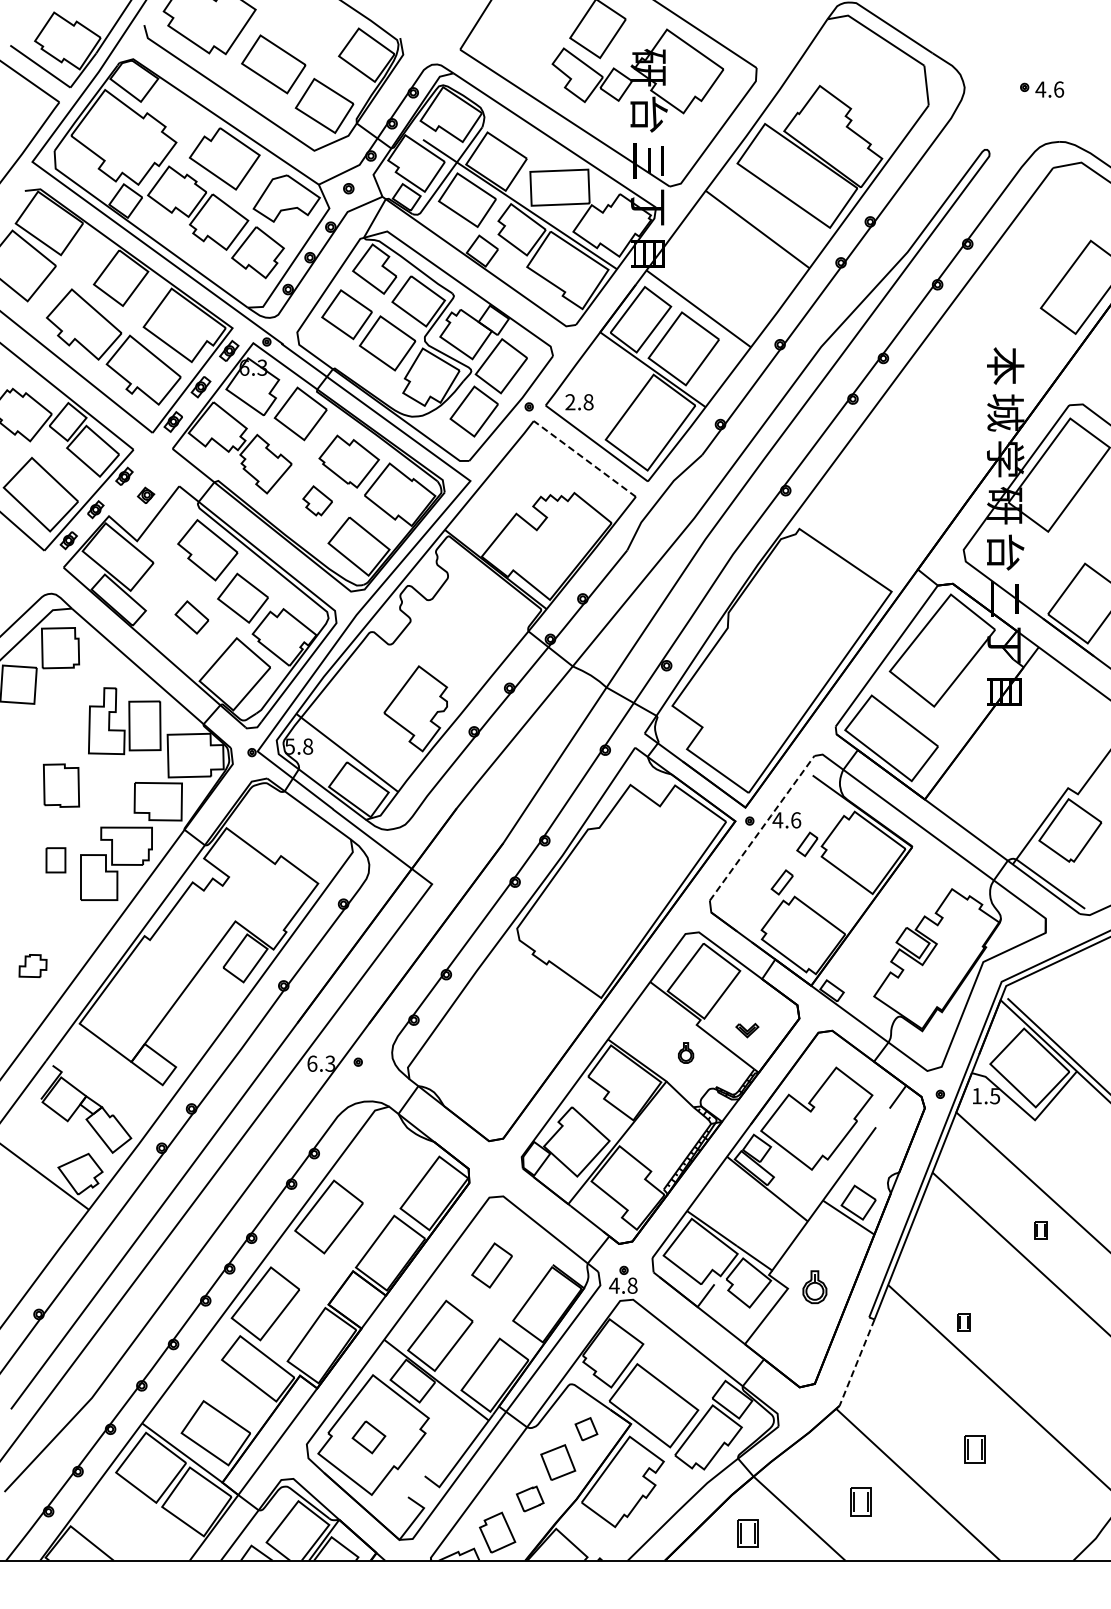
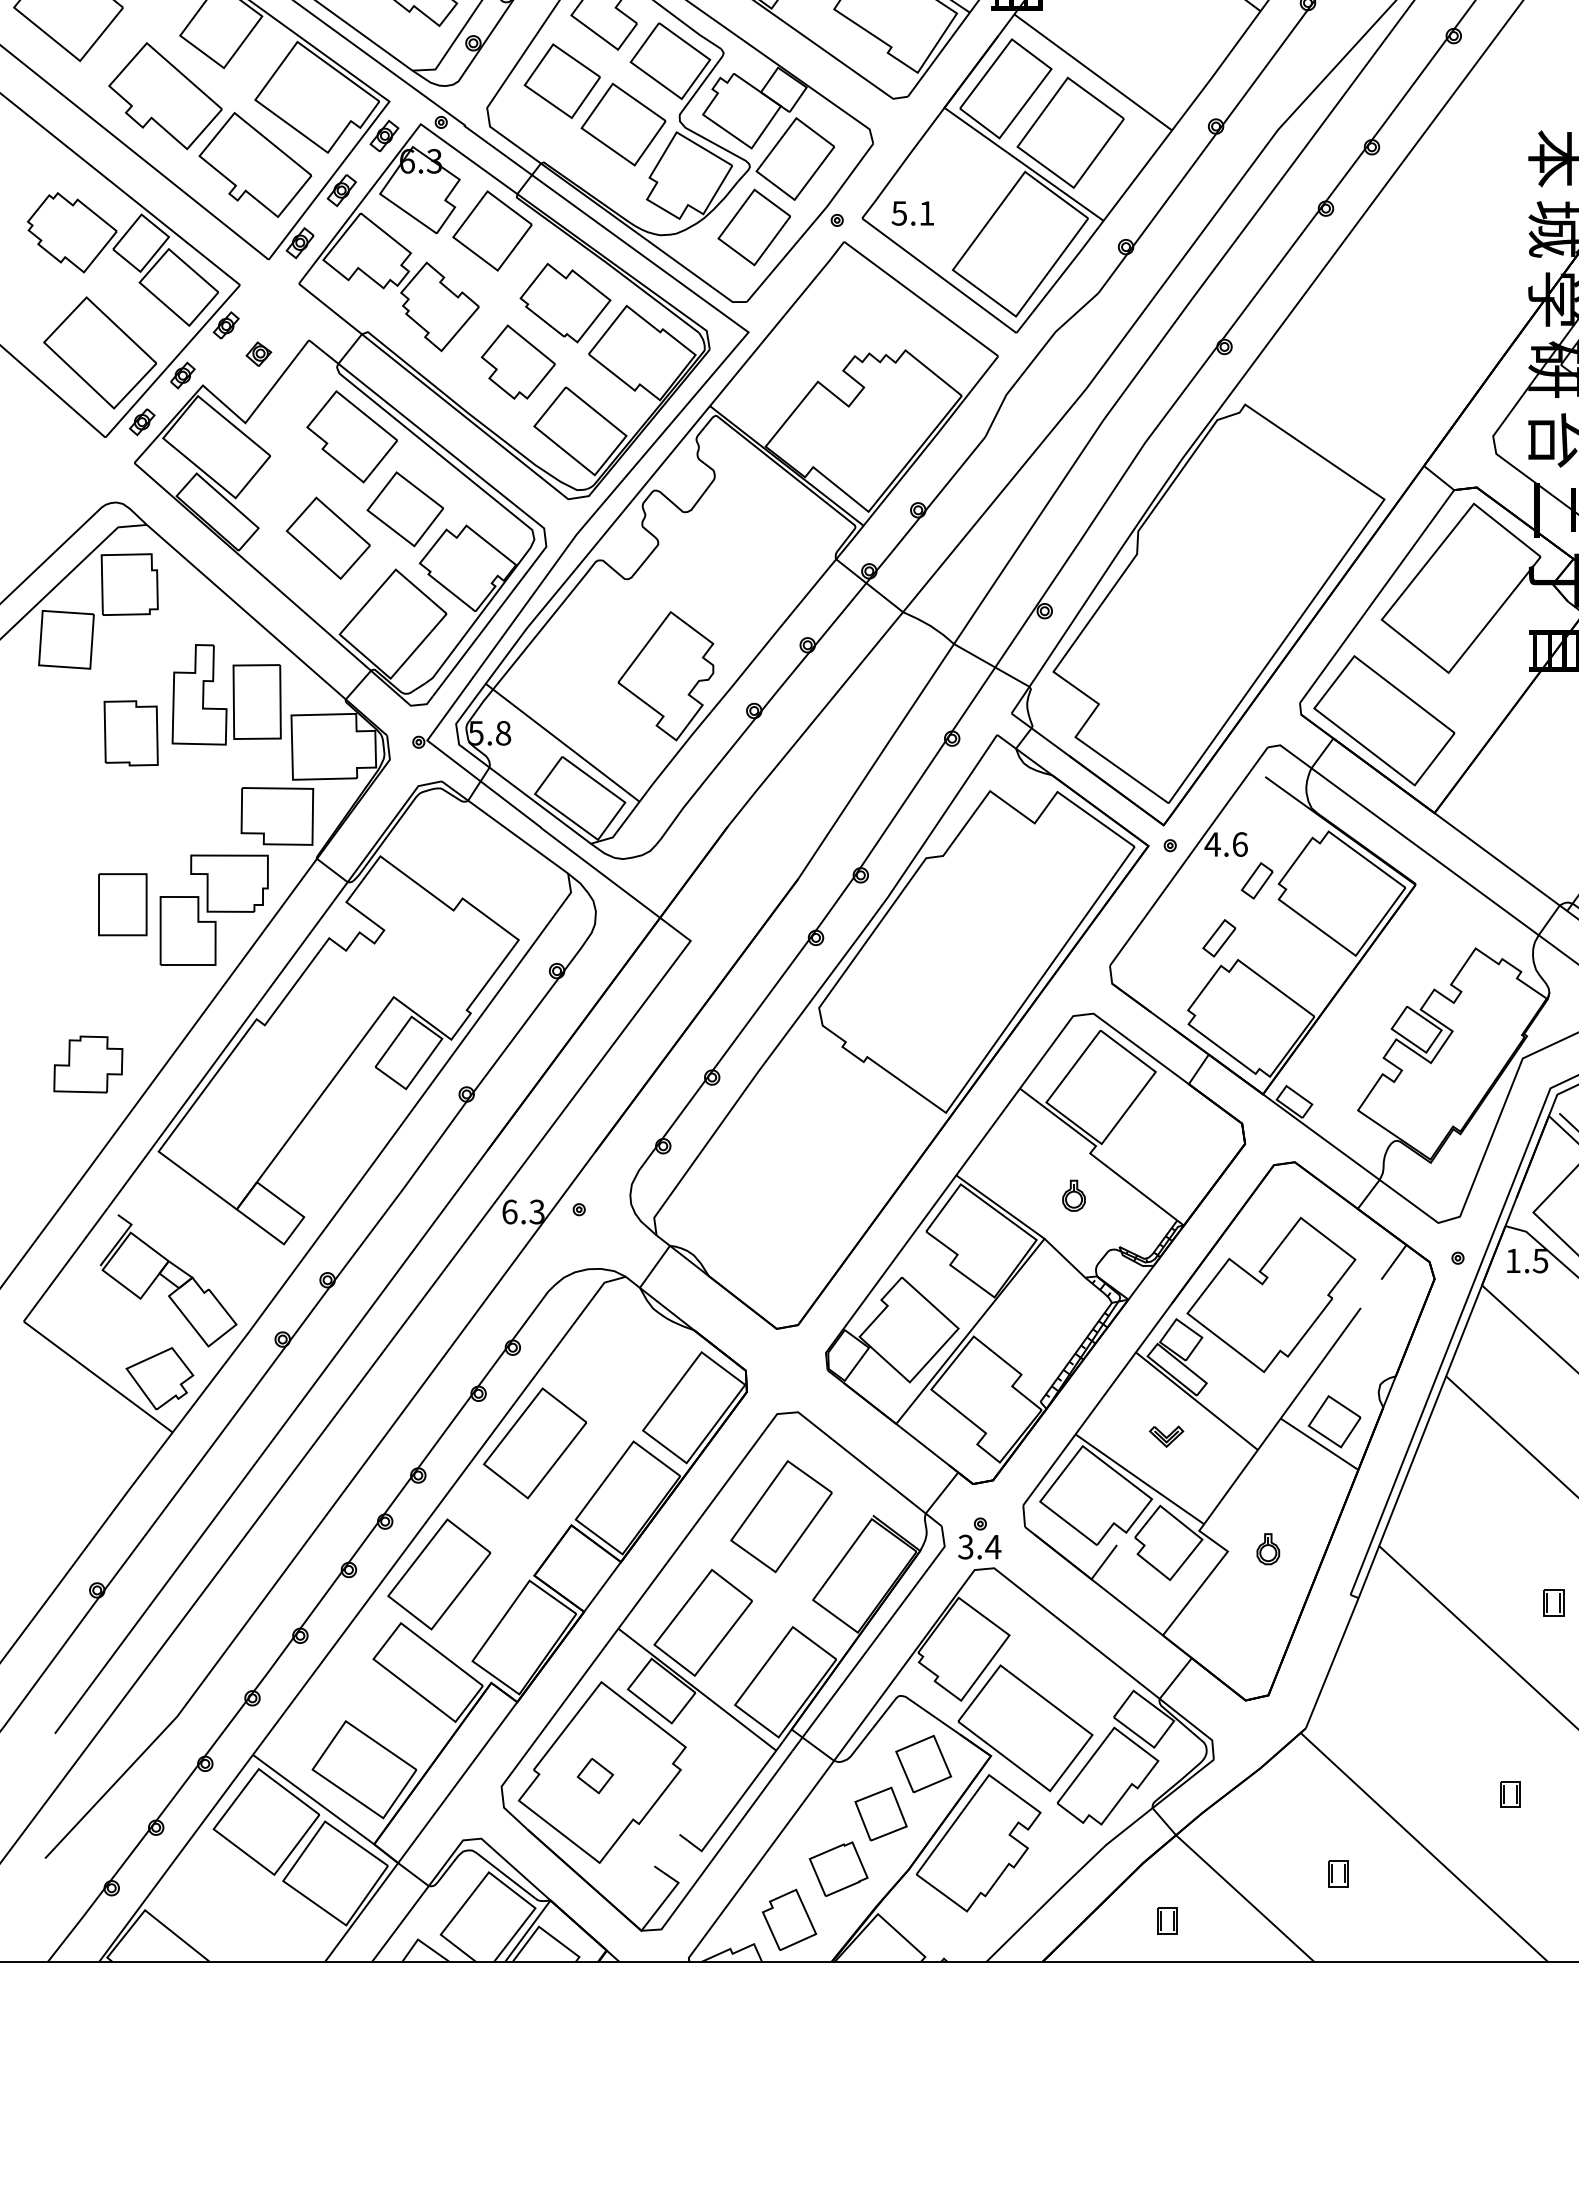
text: (579, 402) -> (913, 213), 2.8 -> 5.1
line: (584, 458) -> (920, 298), dashed -> solid
part: (317, 500) -> (517, 361), size x1.67
part: (191, 617) -> (327, 538), size x1.67
part: (61, 785) -> (131, 733), moved
line: (762, 827) -> (1189, 855), dashed -> solid
part: (55, 860) -> (122, 905), size x1.67
part: (32, 965) -> (87, 1063), size x1.67
part: (747, 1030) -> (1166, 1436), moved
part: (491, 1265) -> (780, 1516), size x1.67
text: (623, 1285) -> (979, 1546), 4.8 -> 3.4
part: (814, 1286) -> (1267, 1548), size x0.62
part: (963, 1322) -> (1553, 1602), moved
line: (857, 1362) -> (1332, 1662), dashed -> solid
part: (586, 1428) -> (923, 1762), size x1.67
part: (368, 1437) -> (594, 1776), size x0.71
part: (975, 1449) -> (1510, 1794), size x0.62
part: (530, 1498) -> (839, 1868), size x1.43
part: (861, 1502) -> (1338, 1874), size x0.62
part: (747, 1533) -> (1166, 1921), size x0.62

